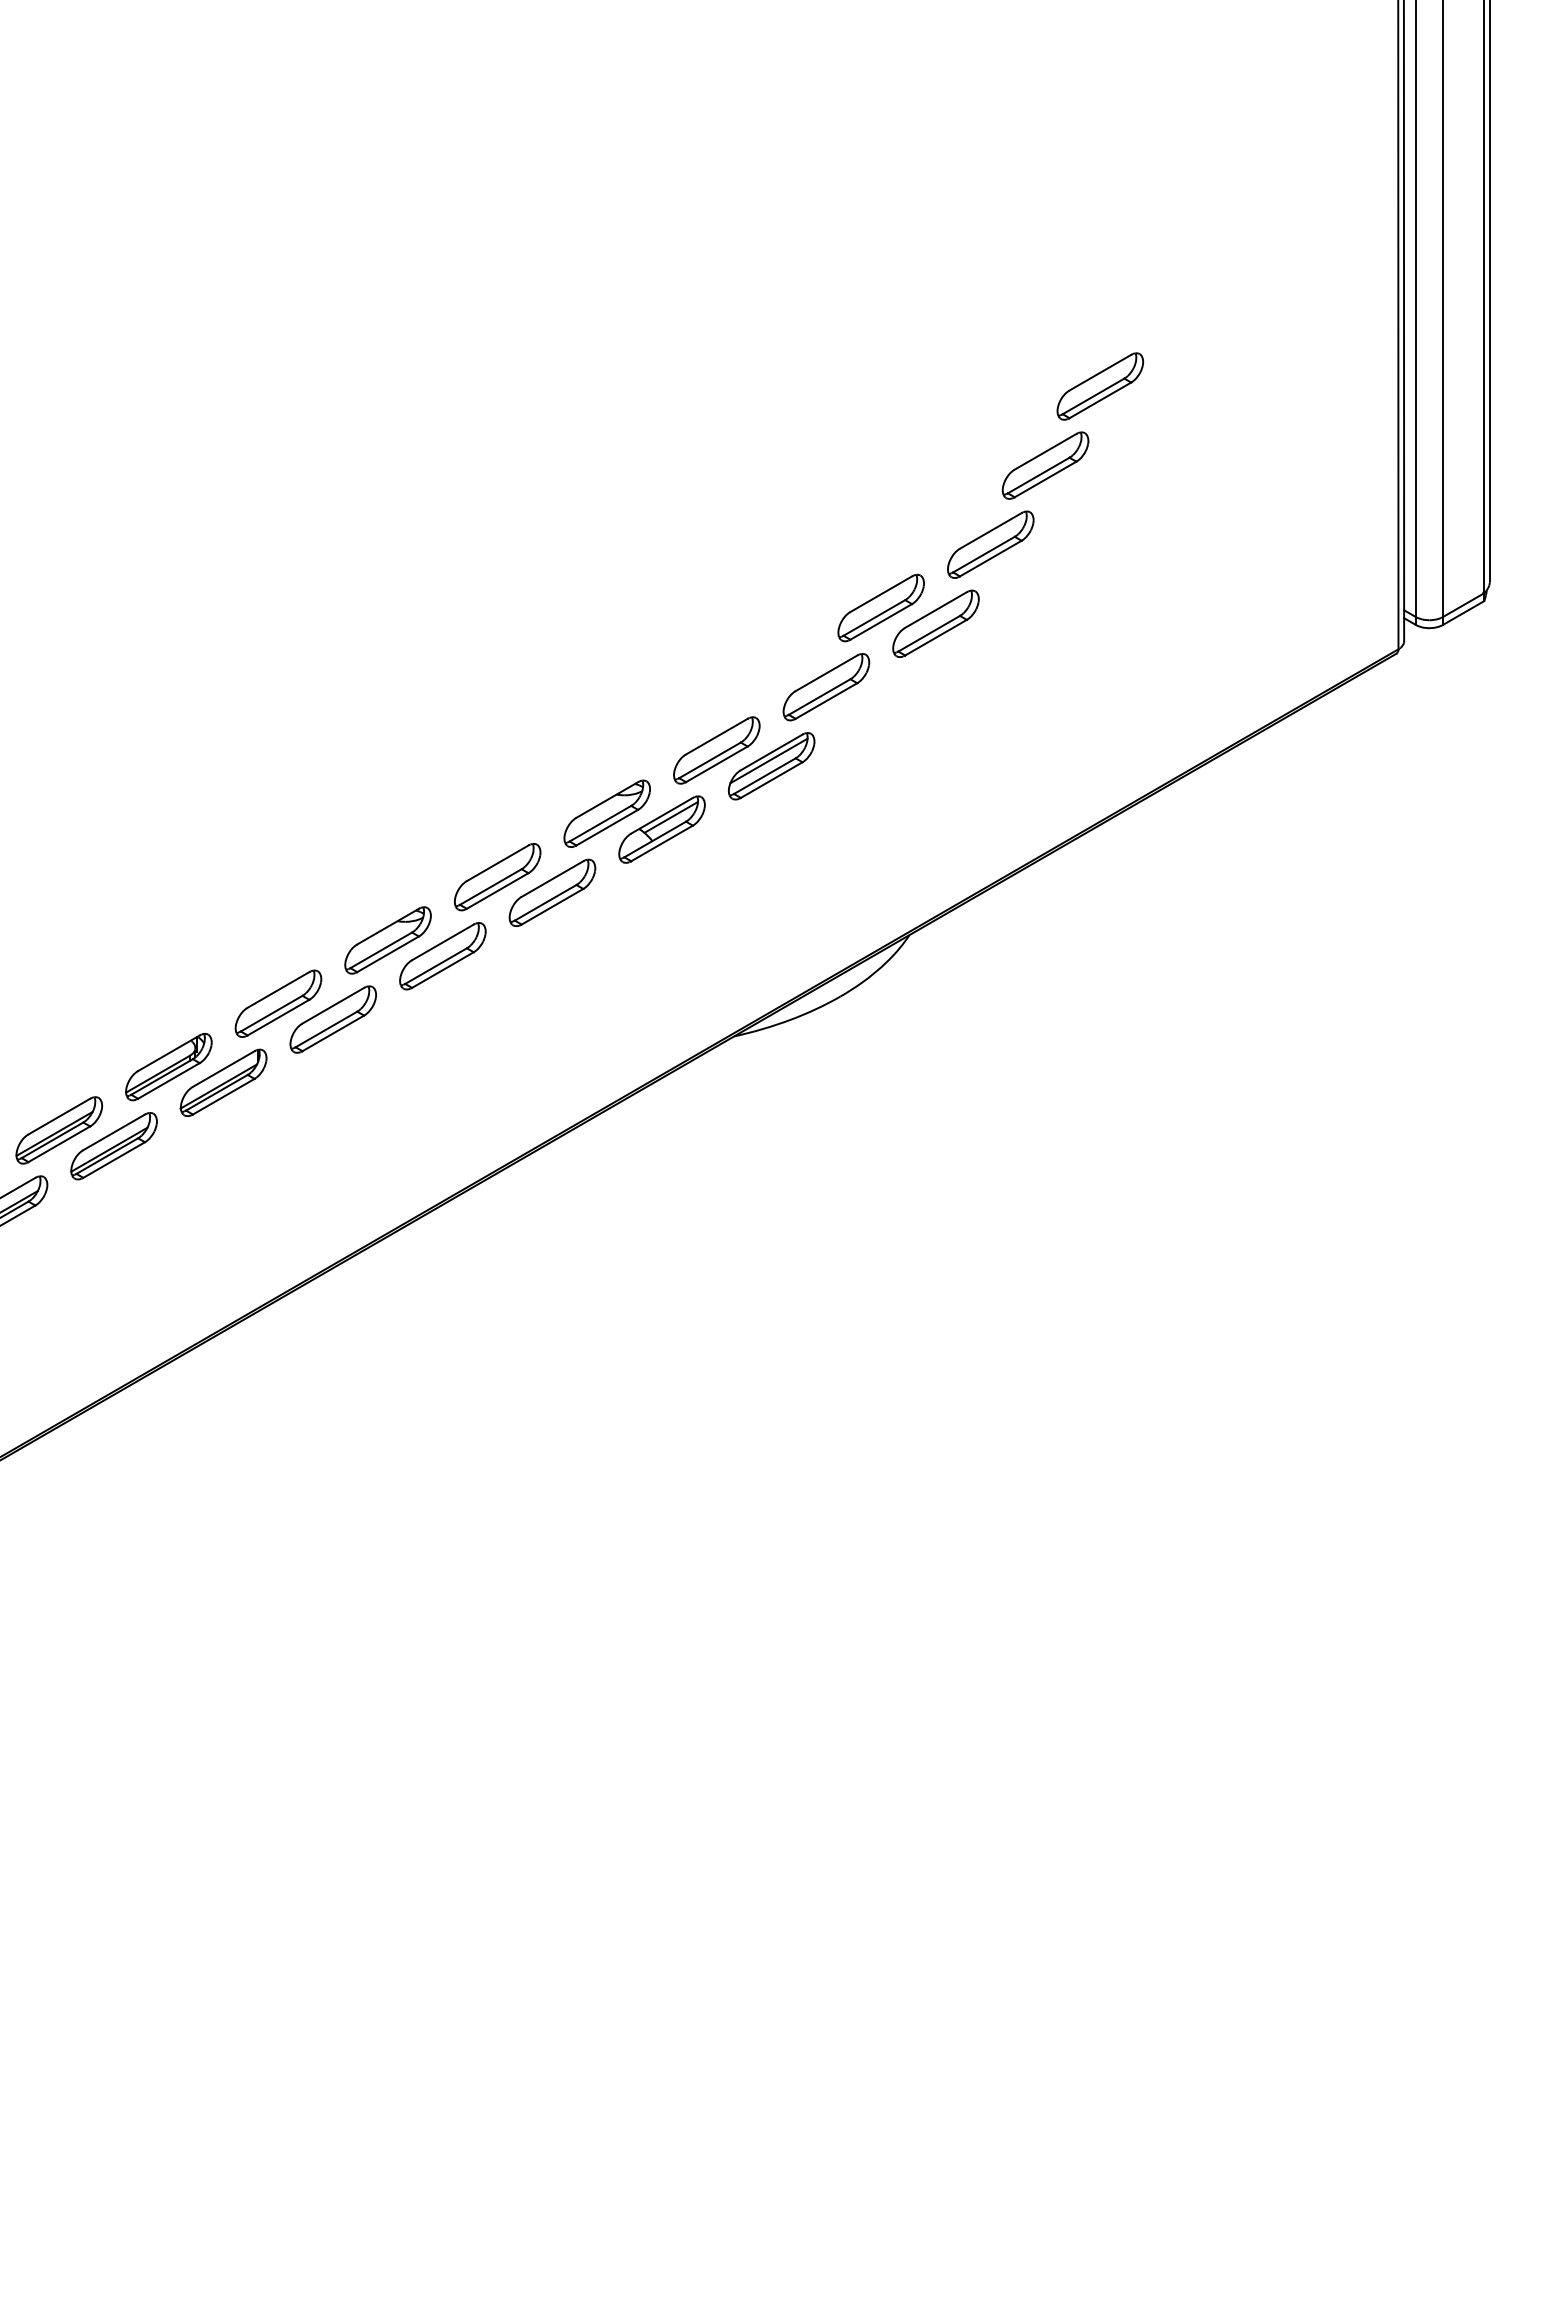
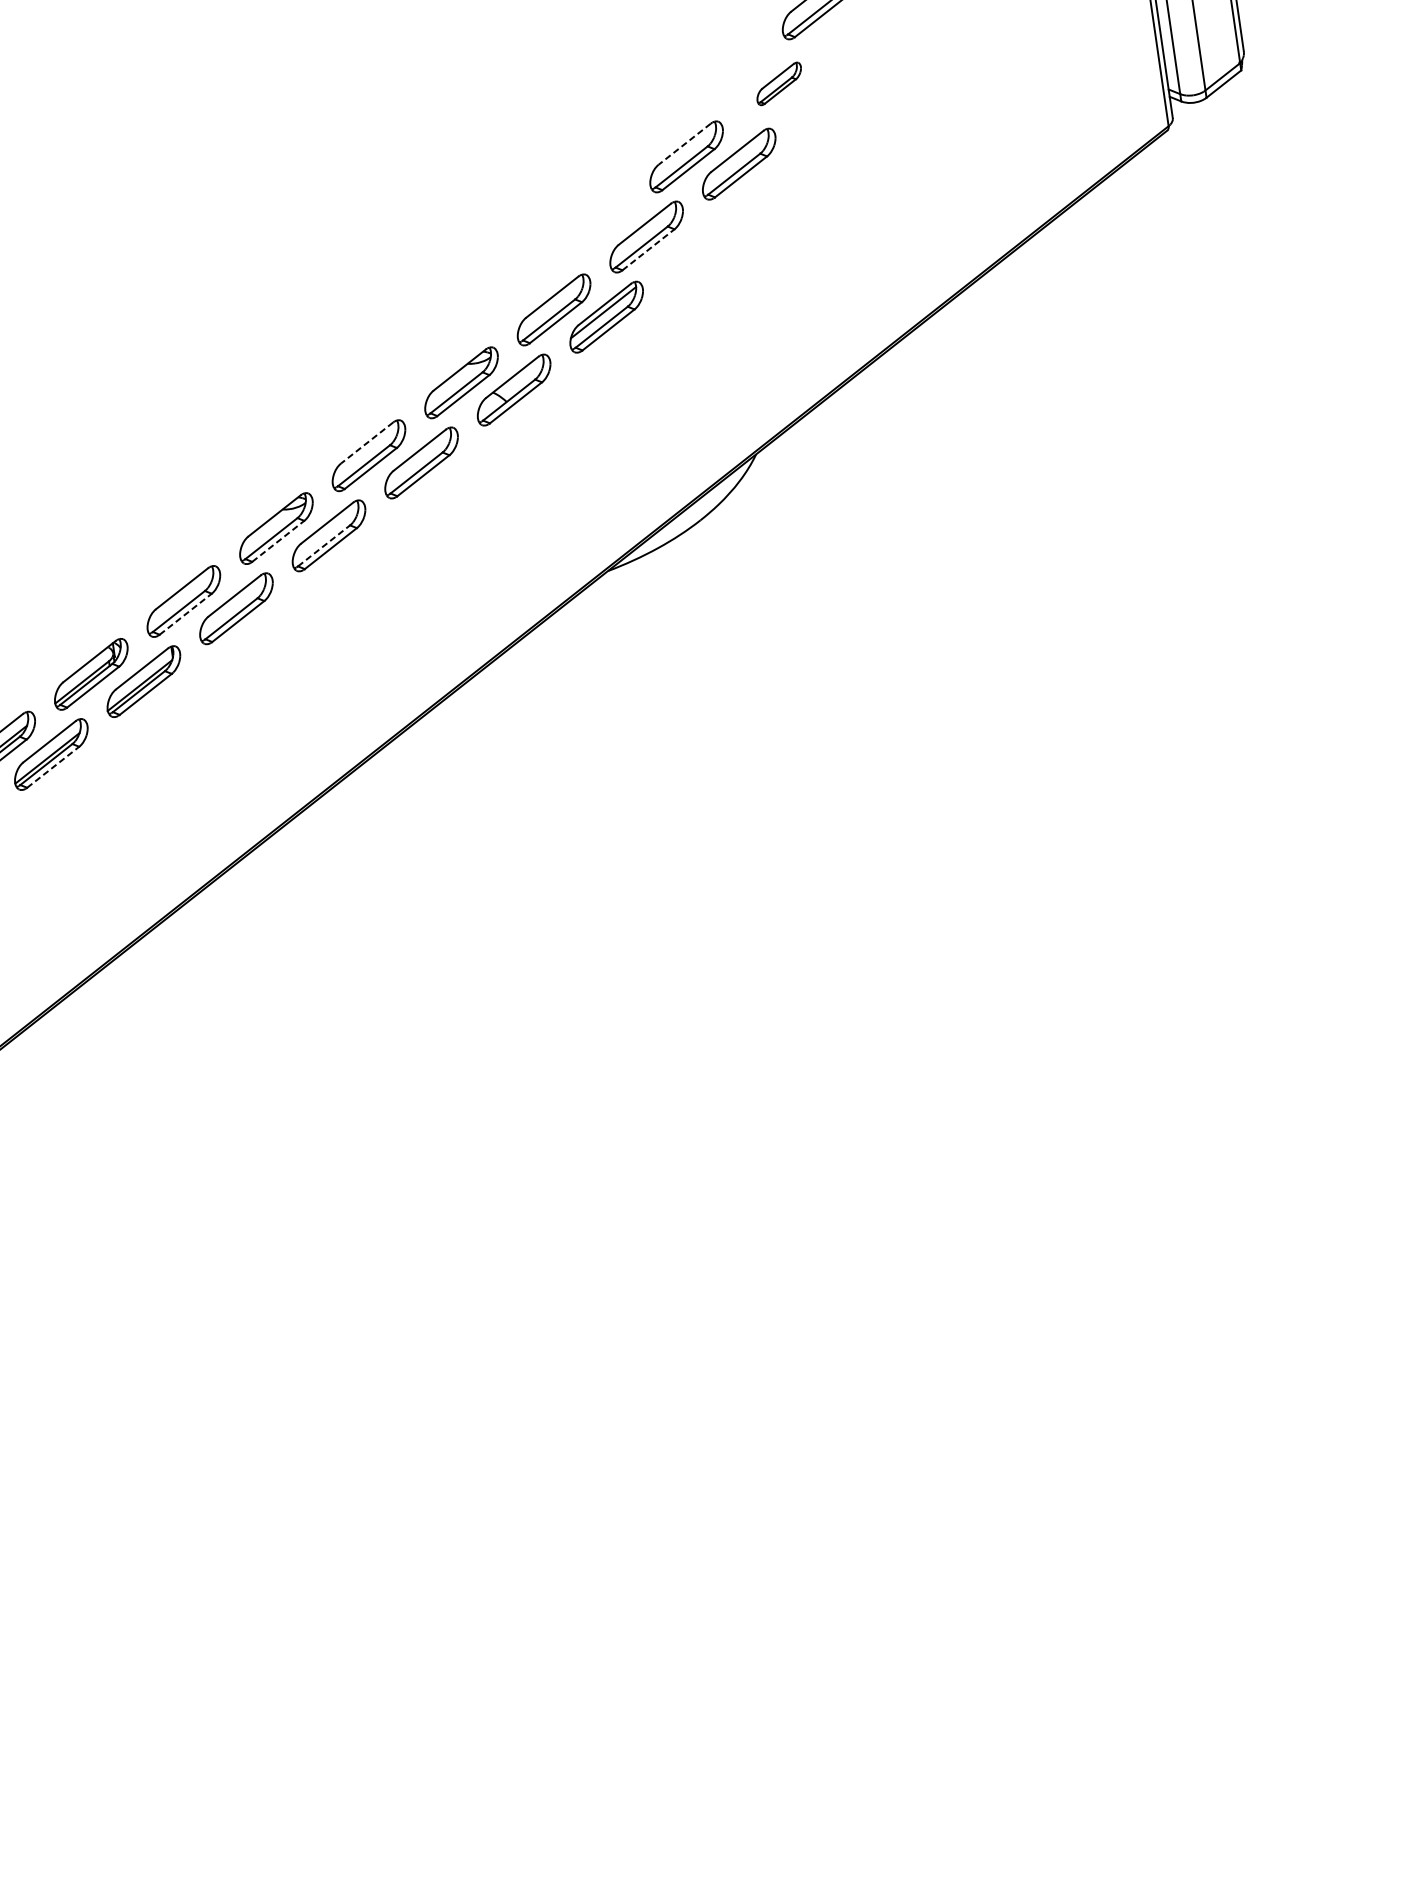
part: (990, 544) -> (778, 83), size x0.6
line: (881, 594) -> (685, 144), solid -> dashed
line: (826, 701) -> (648, 250), solid -> dashed
line: (671, 816) -> (521, 376), removed
line: (497, 863) -> (367, 443), solid -> dashed
line: (388, 954) -> (278, 541), solid -> dashed
line: (436, 966) -> (324, 546), solid -> dashed
line: (278, 1017) -> (185, 614), solid -> dashed
line: (114, 1160) -> (53, 767), solid -> dashed

